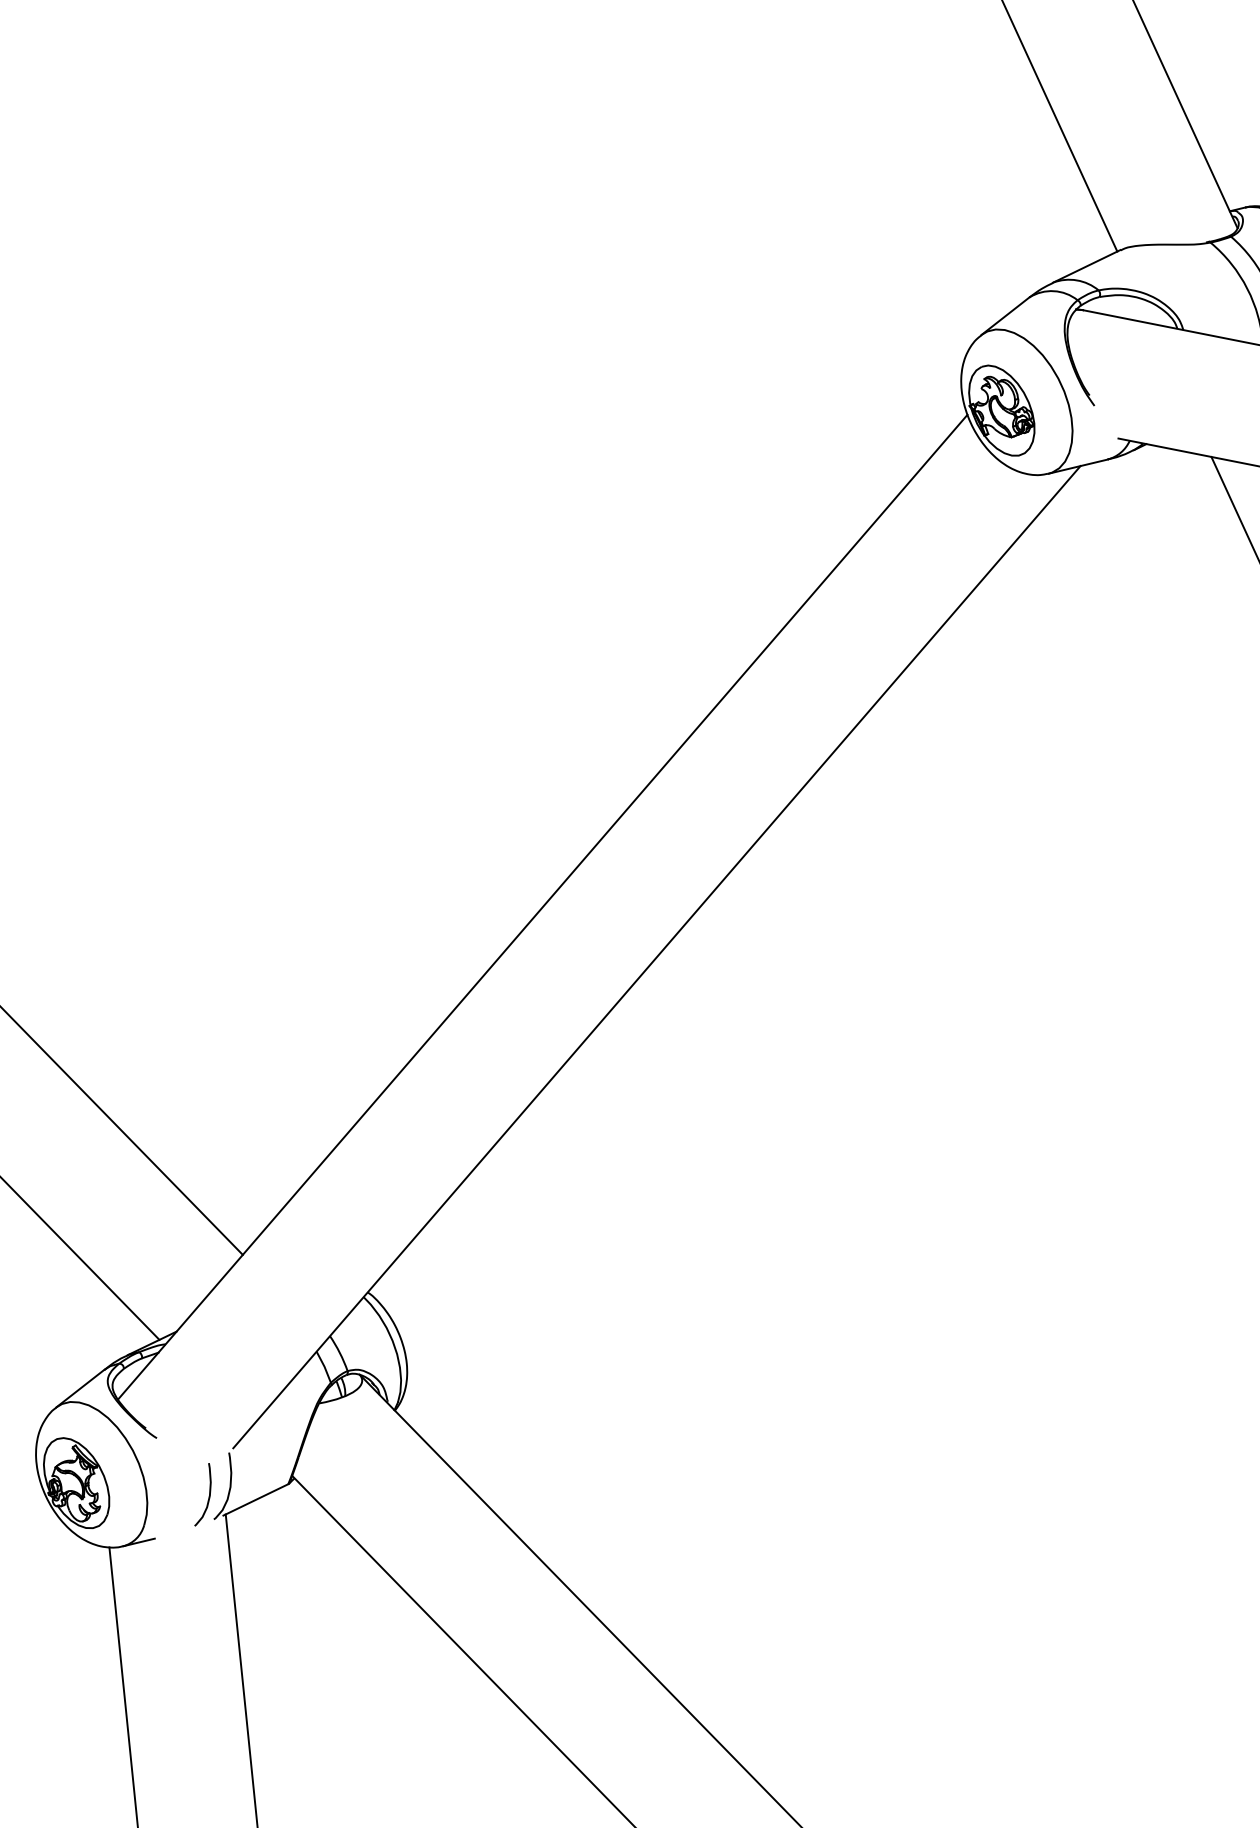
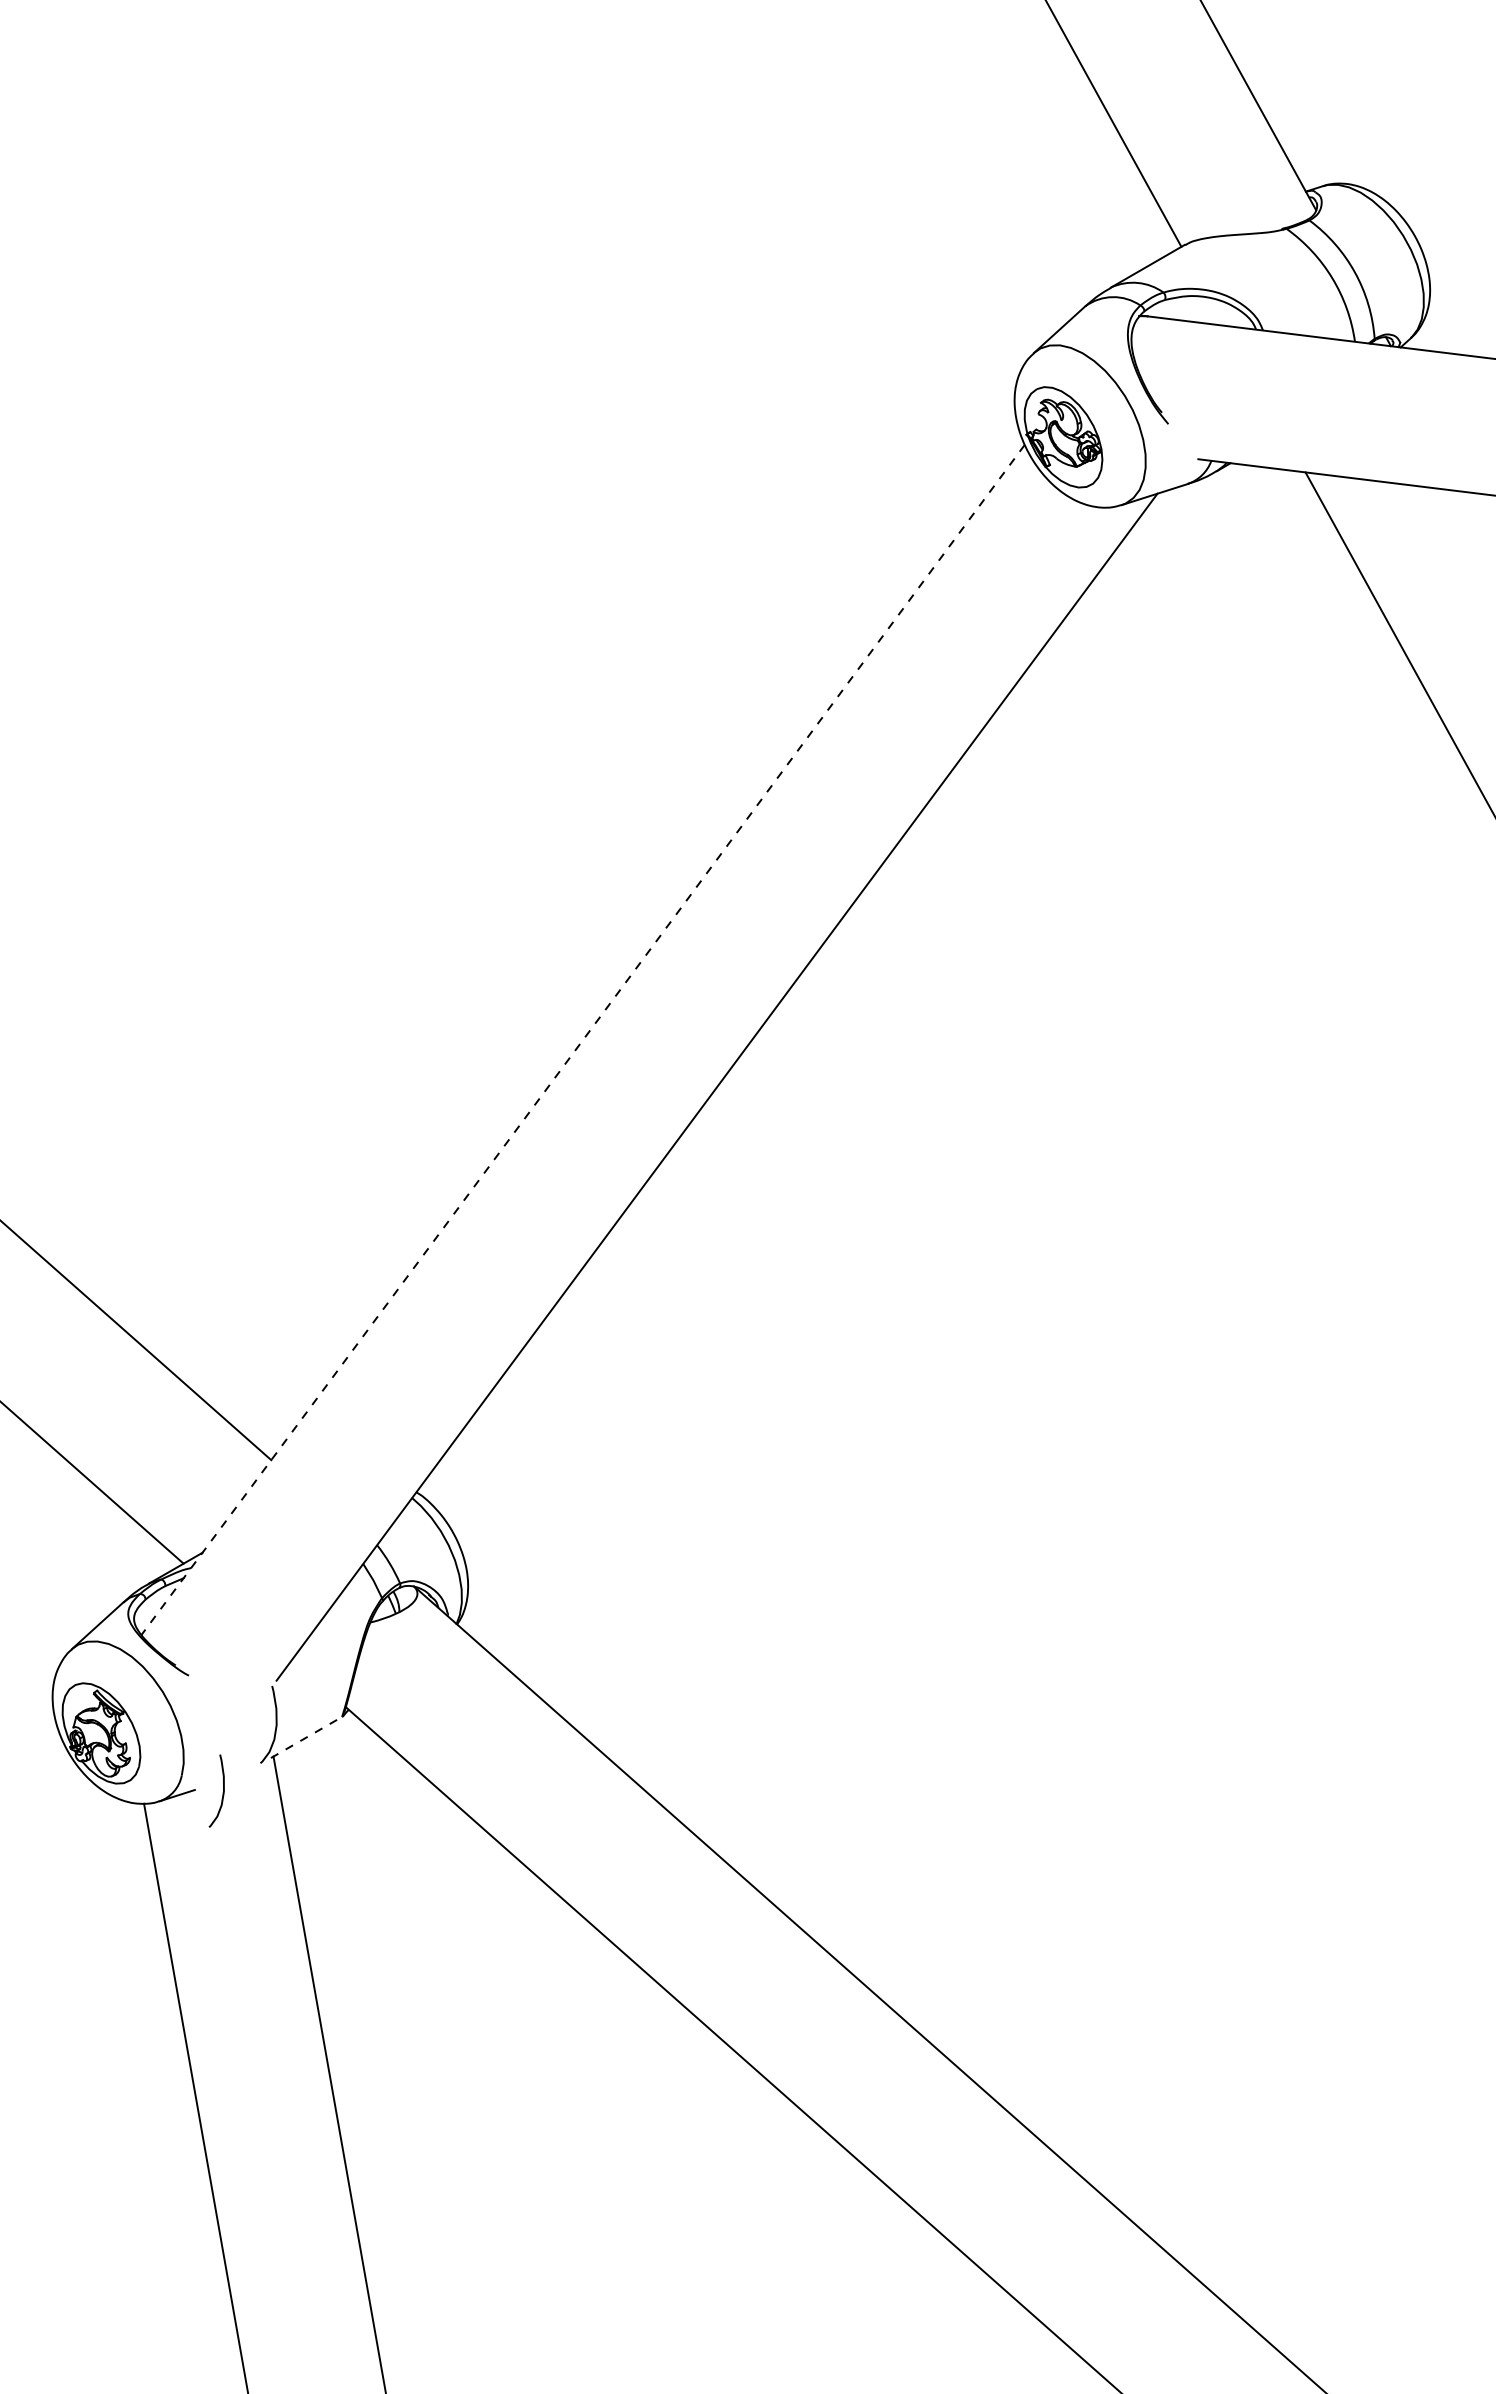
line: (542, 907) -> (582, 1040), solid -> dashed
curve: (208, 1496) -> (222, 1792), moved
line: (256, 1499) -> (307, 1737), solid -> dashed

